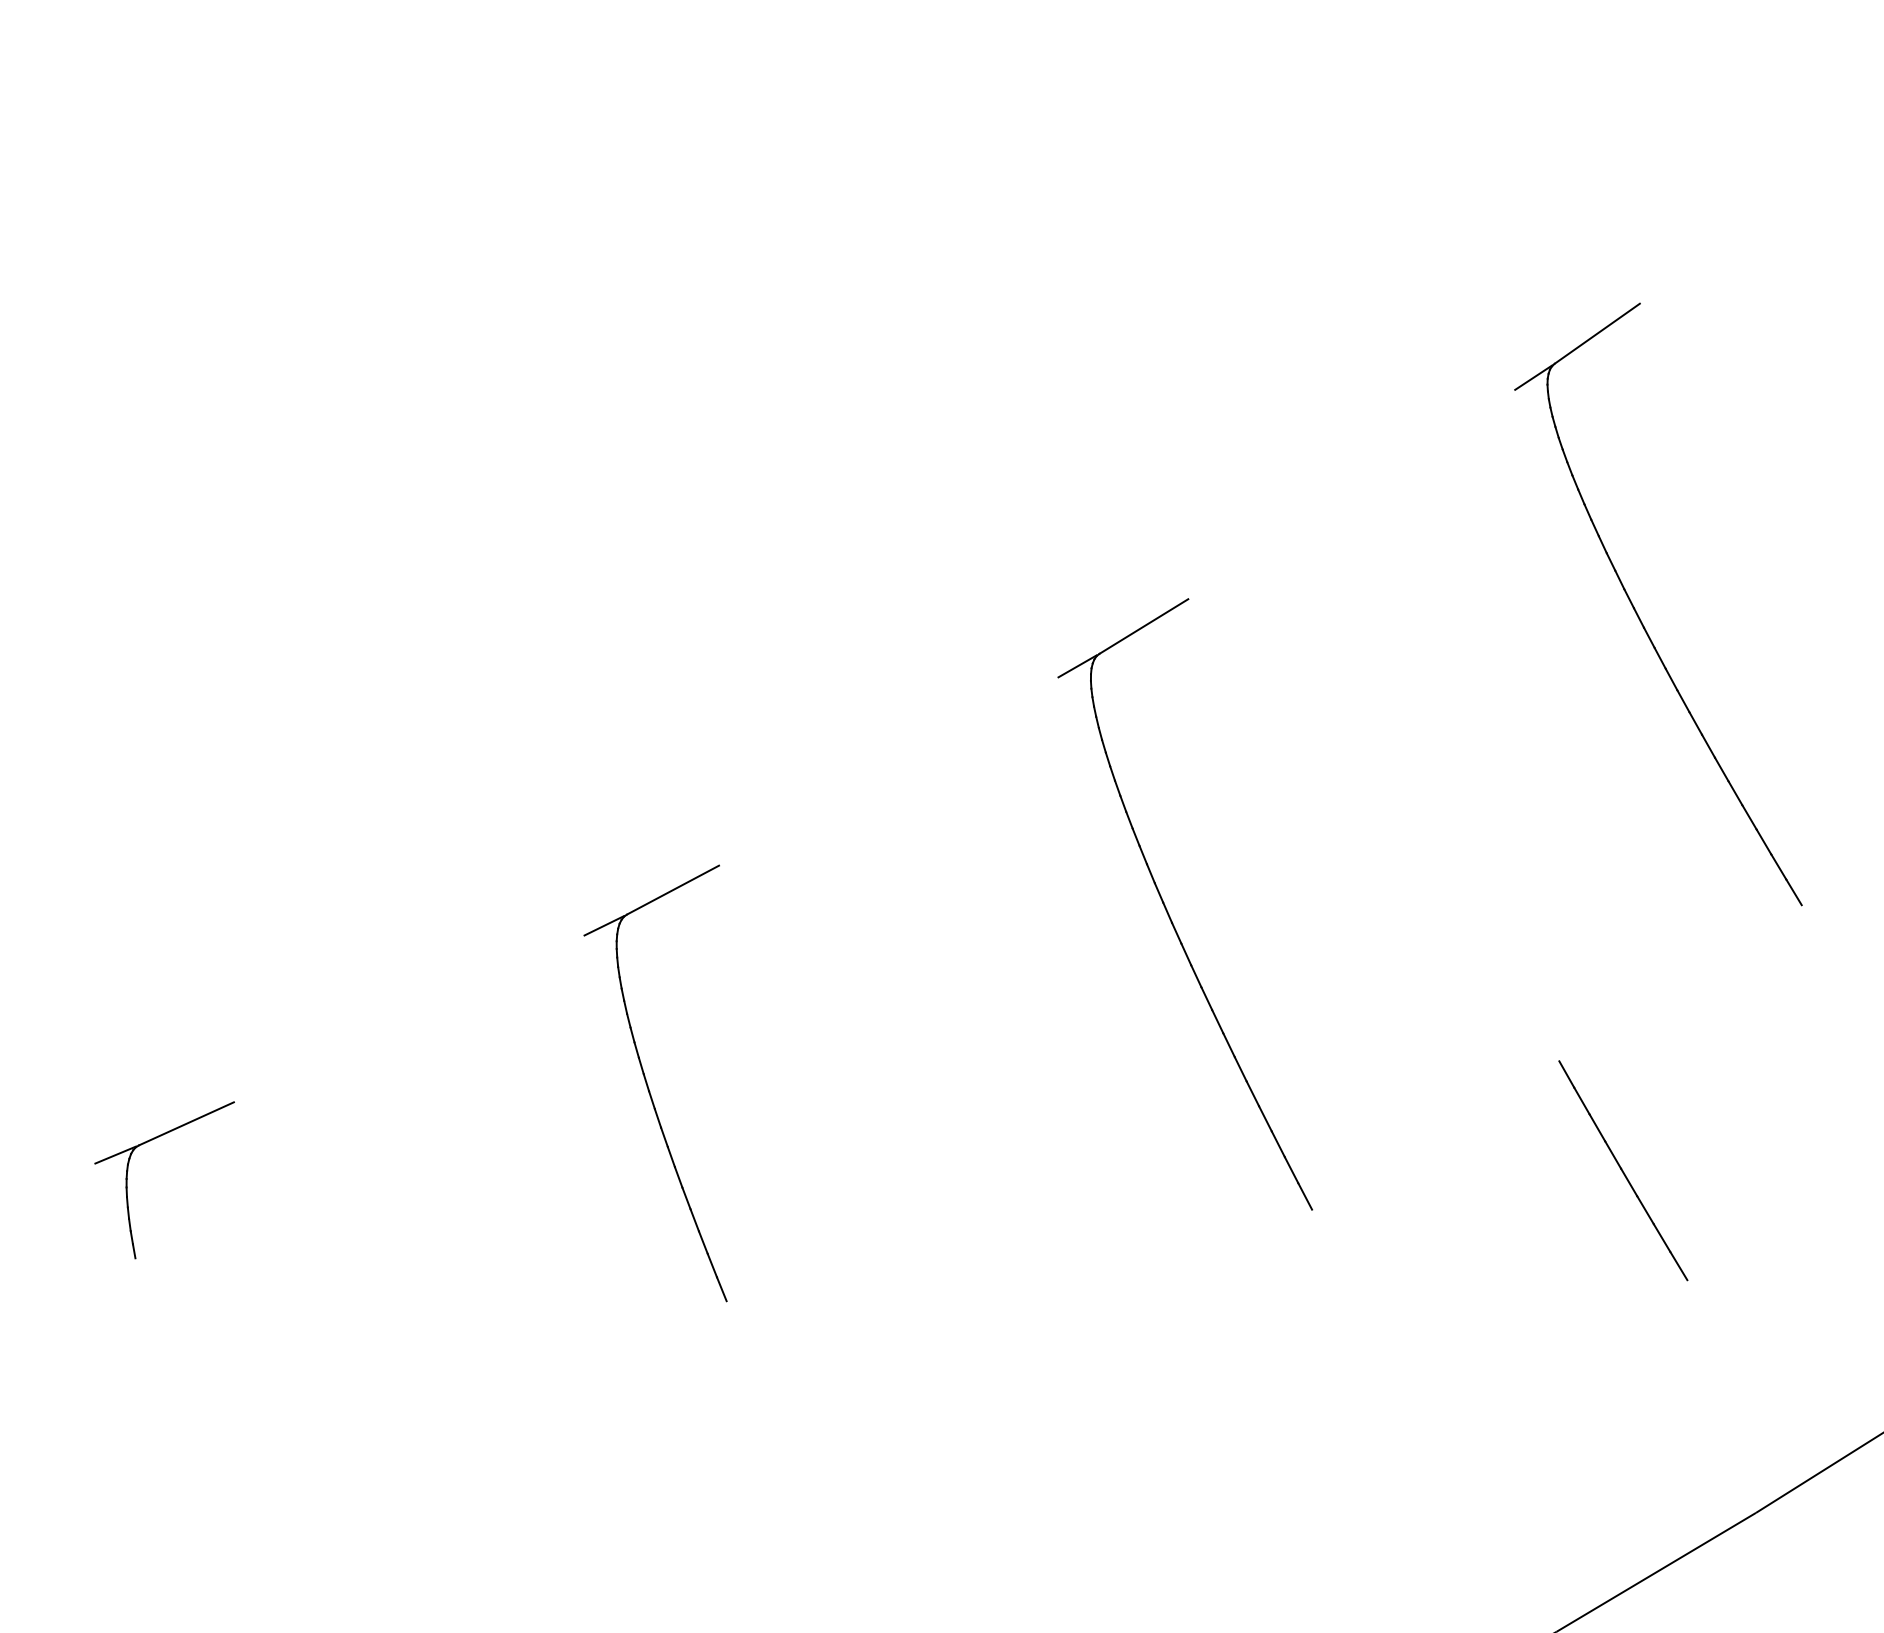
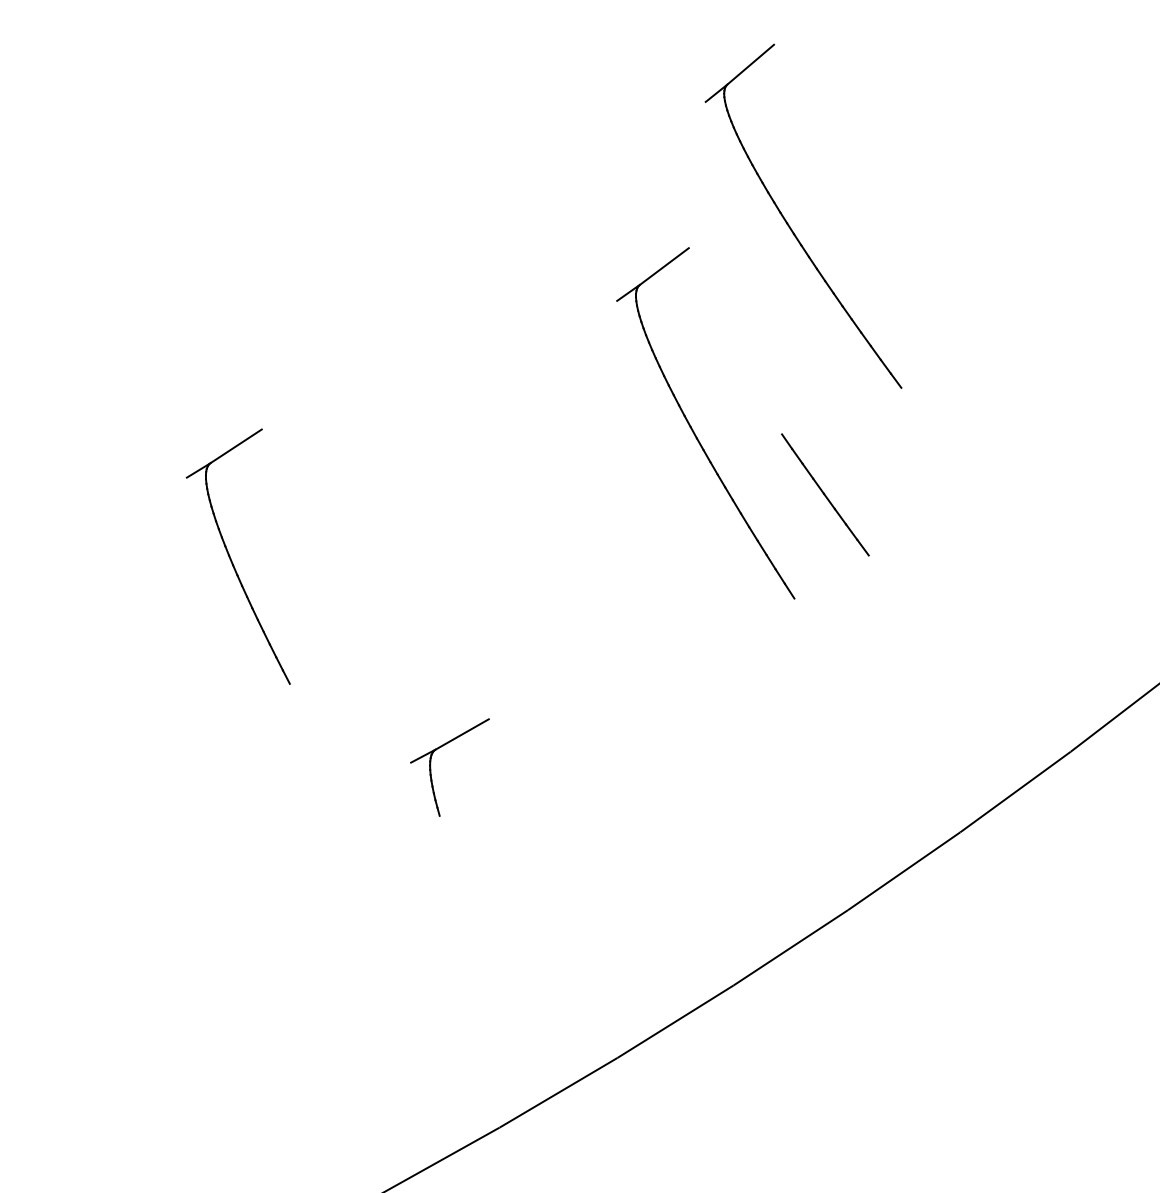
part: (1636, 608) -> (788, 223), moved
part: (647, 1079) -> (231, 558), moved
line: (1623, 1170) -> (825, 494), moved
part: (129, 1176) -> (431, 768), moved

